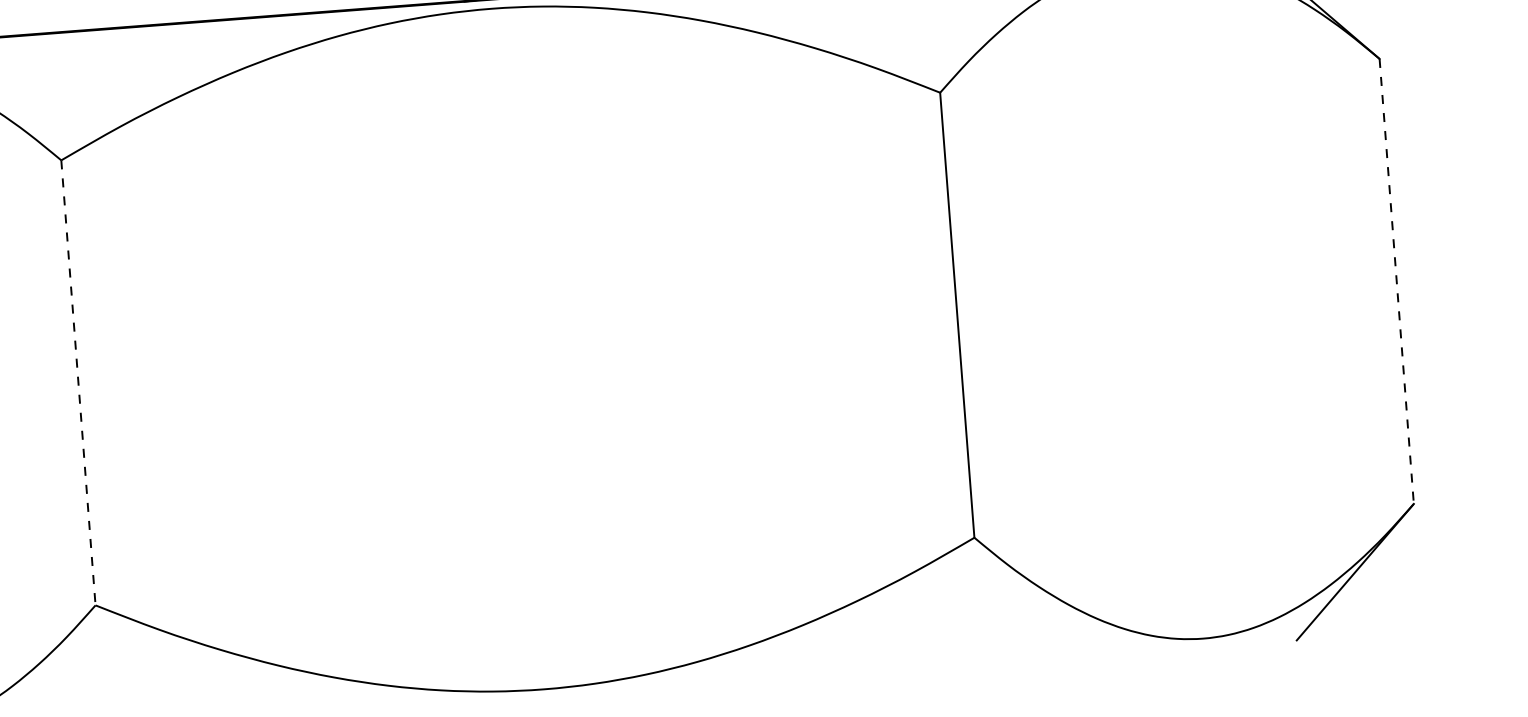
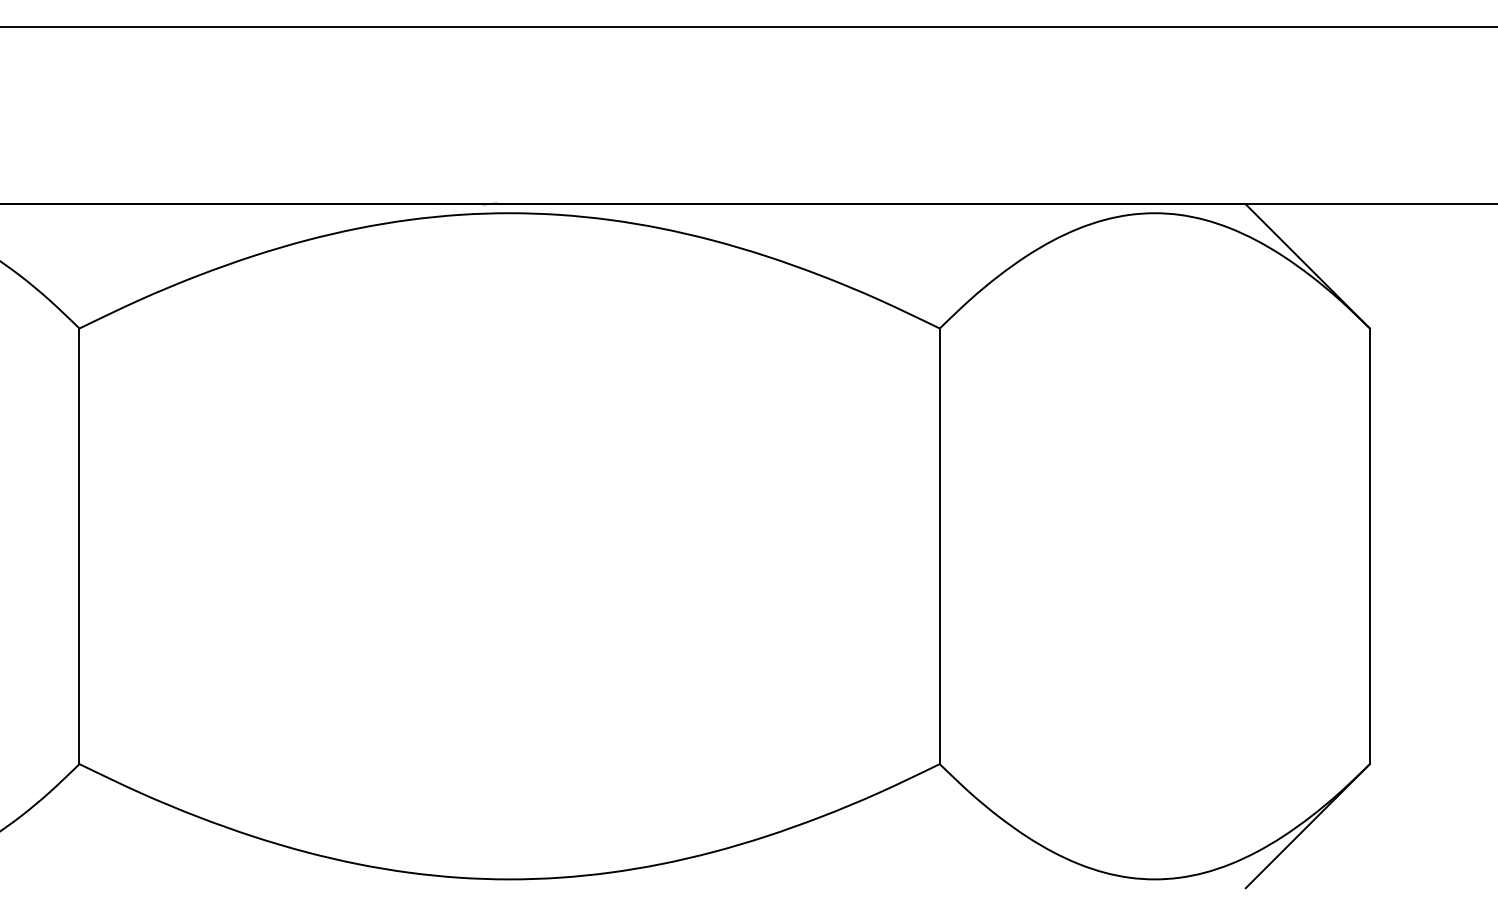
line: (1396, 281) -> (1369, 546), dashed -> solid
line: (78, 383) -> (79, 546), dashed -> solid

